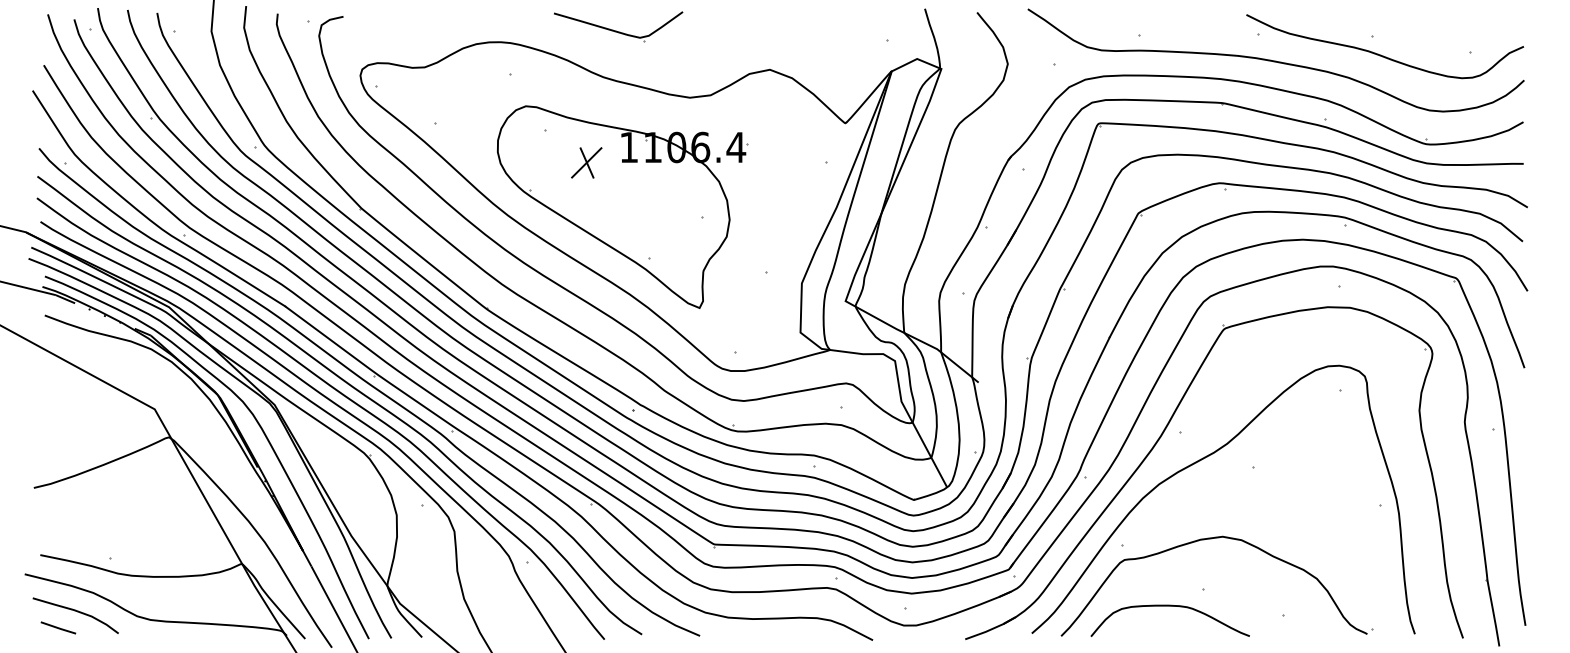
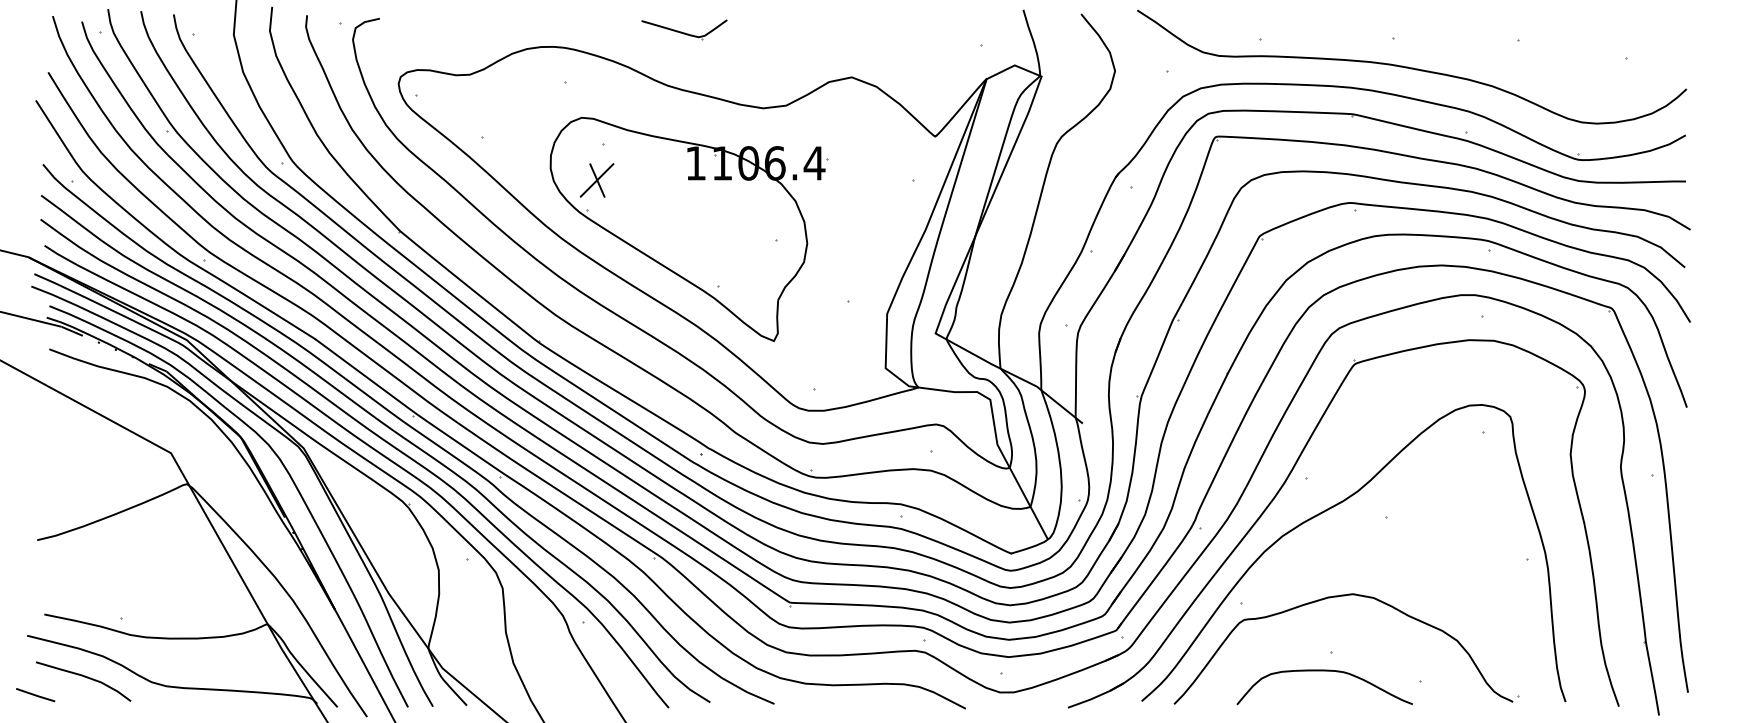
part: (618, 26) -> (684, 29), size x0.6
curve: (1383, 55) -> (1530, 61), removed
part: (586, 162) -> (596, 180), moved
curve: (1169, 606) -> (1323, 671), moved
line: (58, 627) -> (35, 694), moved

